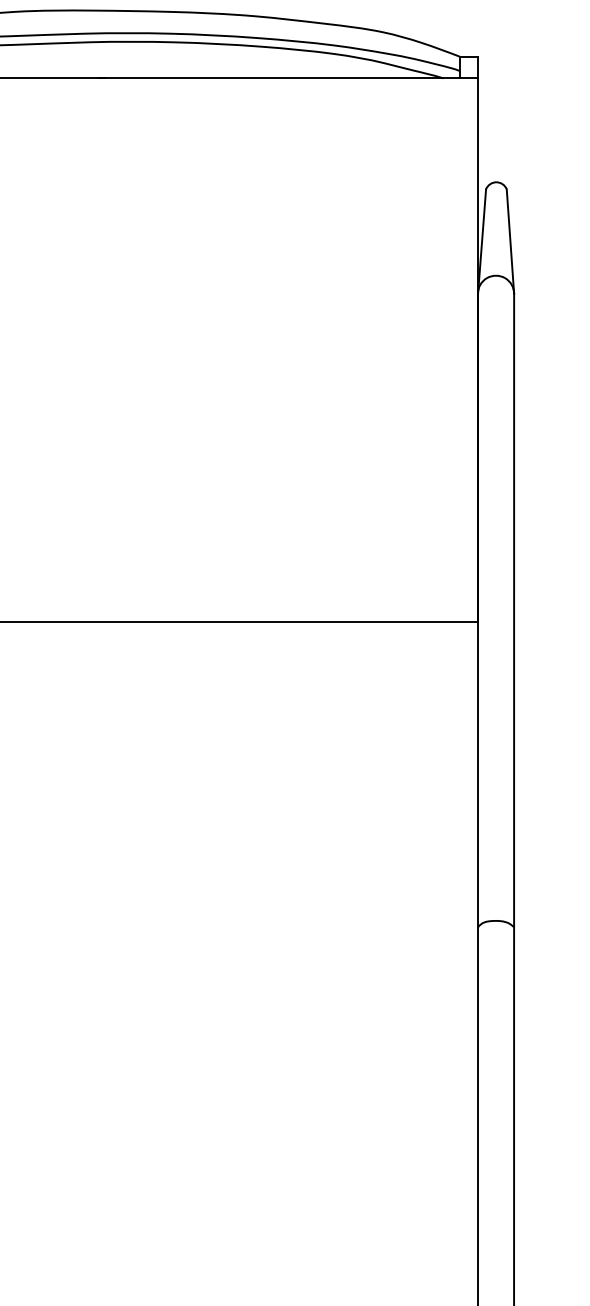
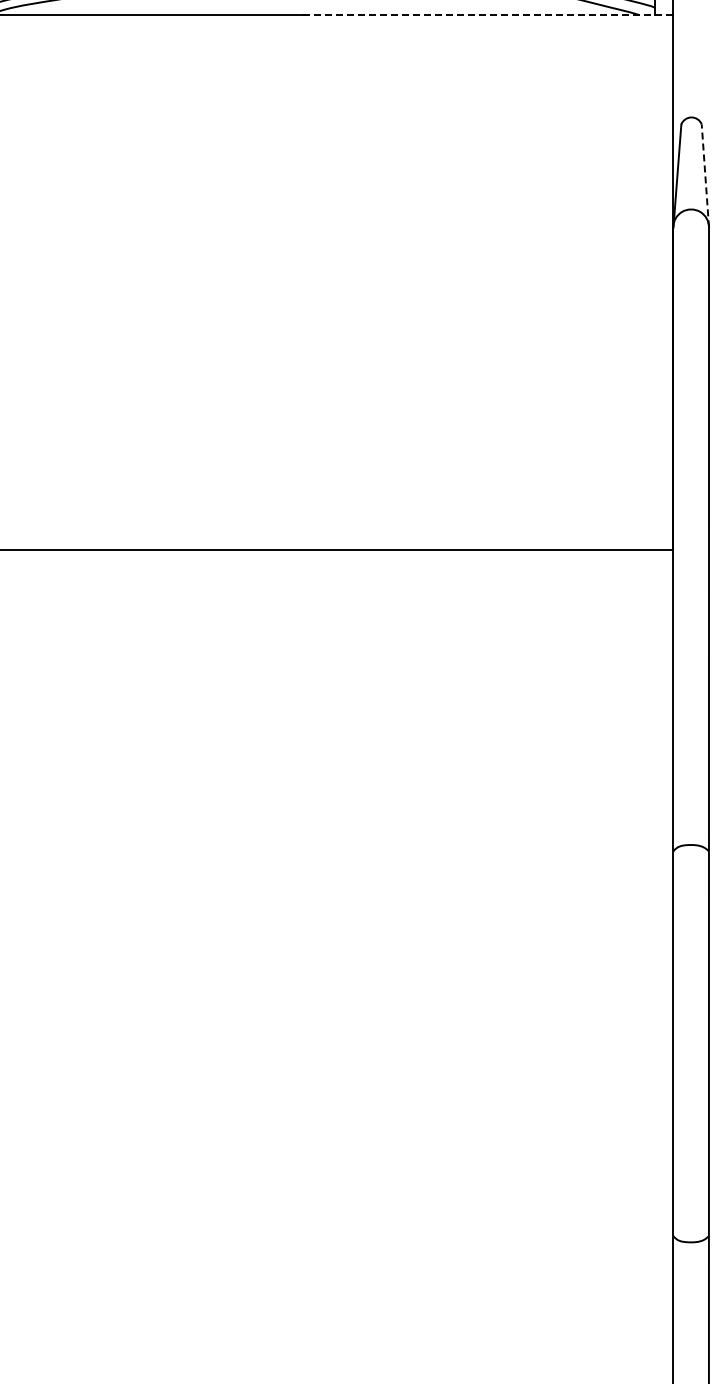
line: (287, 78) -> (485, 15), solid -> dashed
line: (510, 241) -> (705, 175), solid -> dashed

